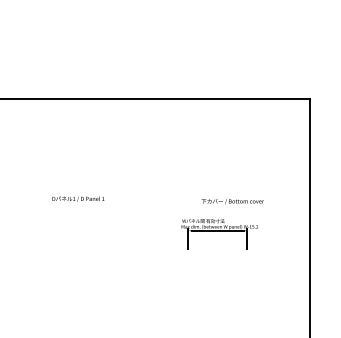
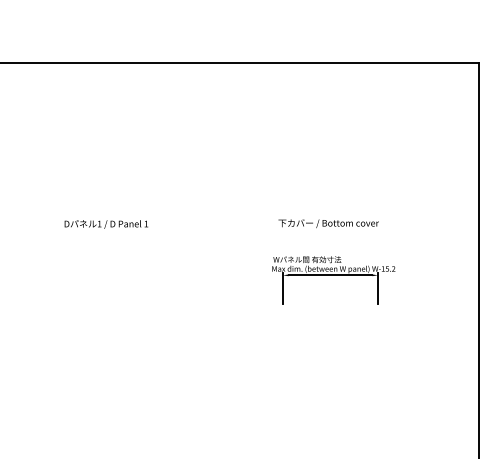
text: (232, 201) -> (328, 223), moved

